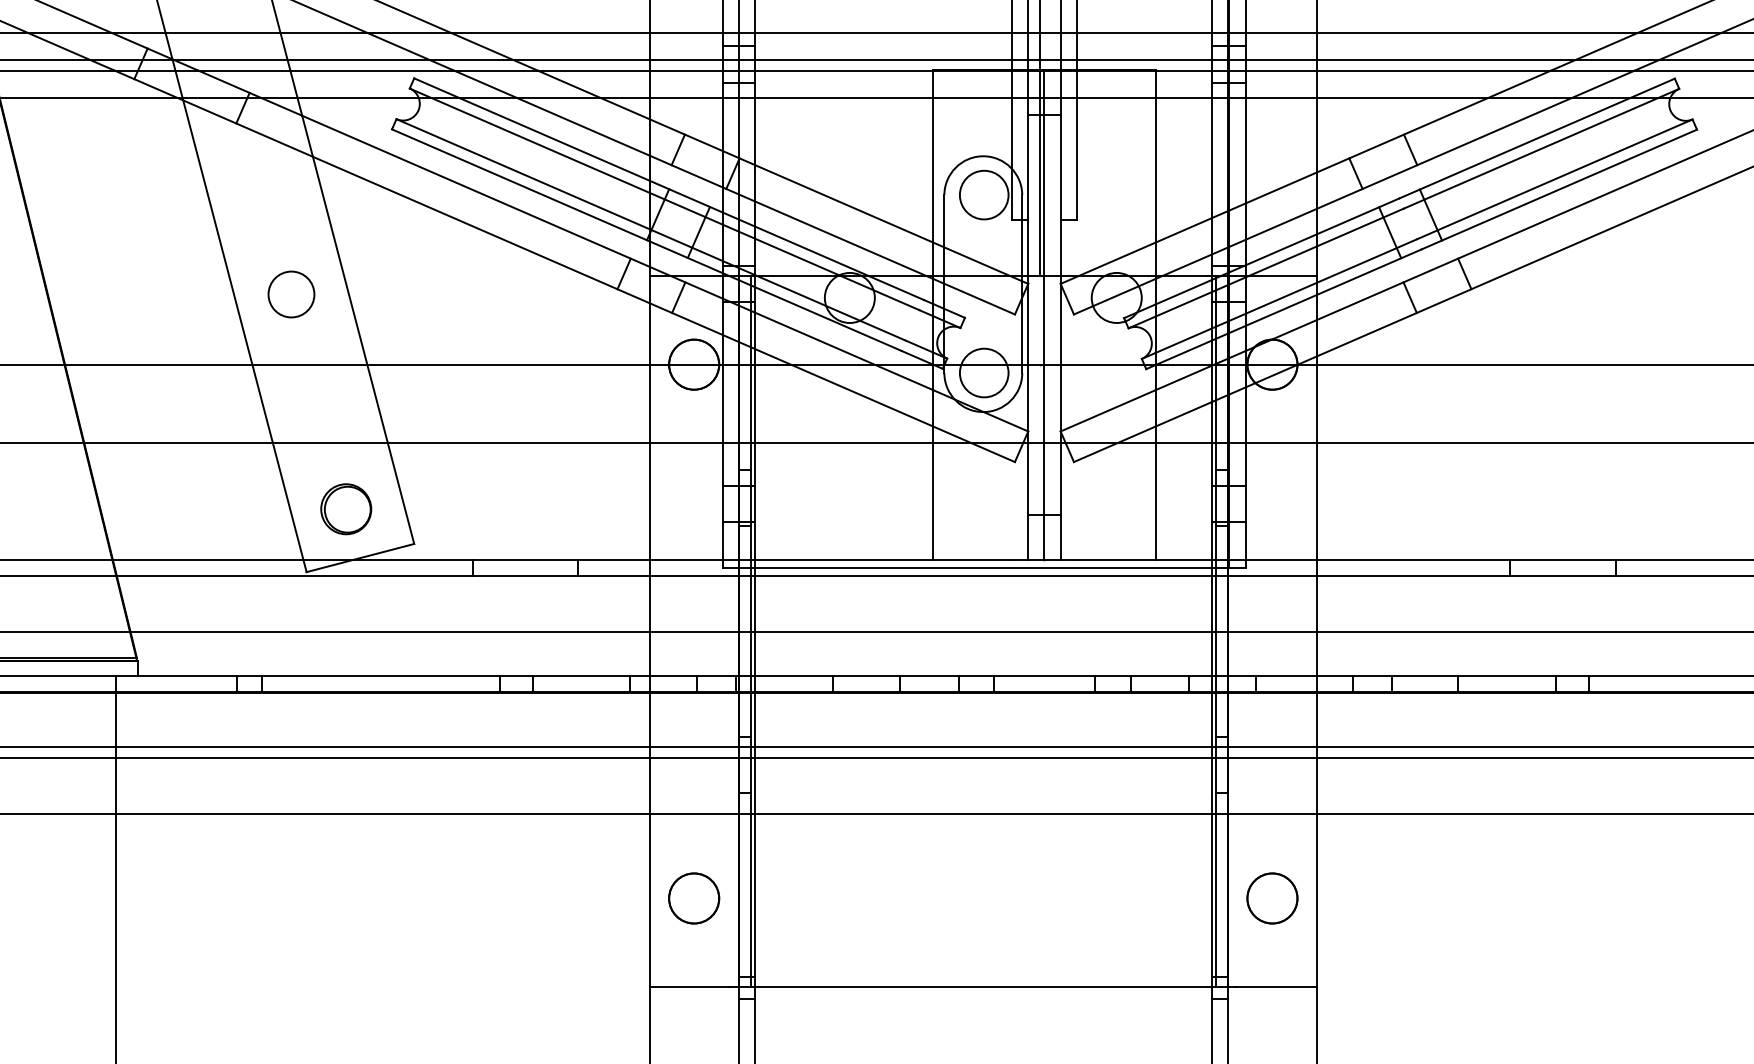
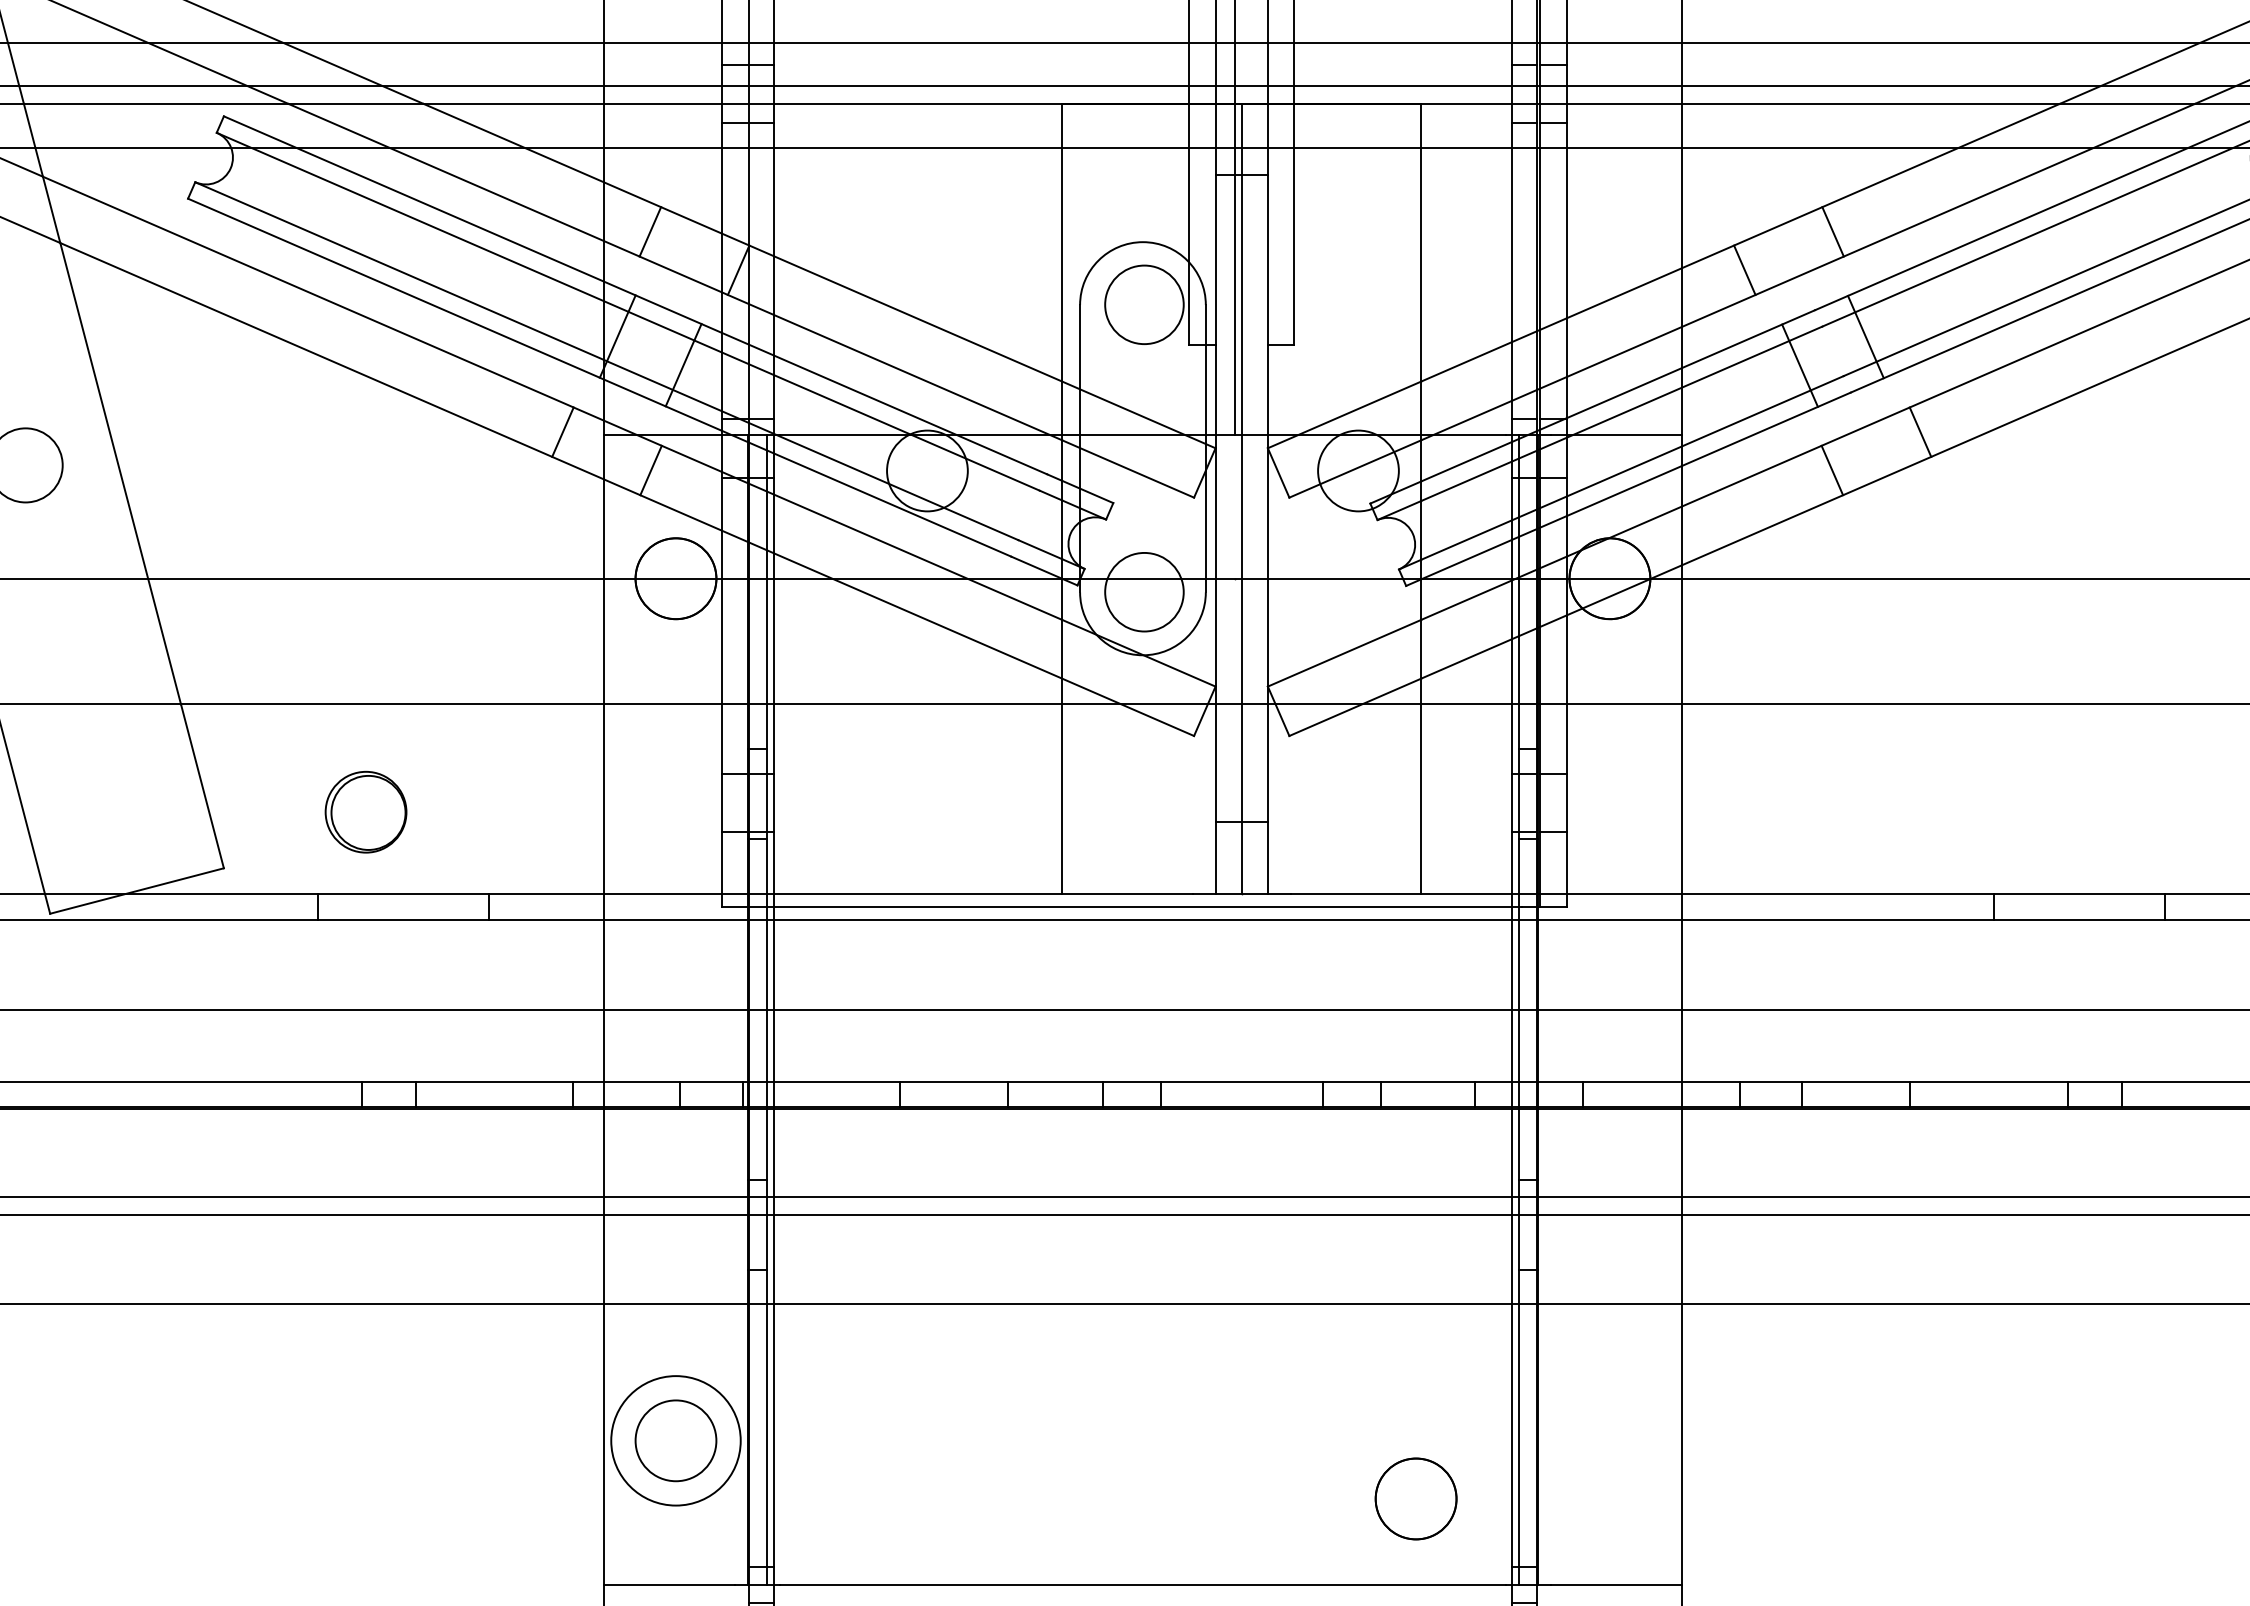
part: (346, 509) -> (366, 812), moved
circle: (694, 898) -> (676, 1440), size x1.6
circle: (1272, 898) -> (1416, 1498), moved

